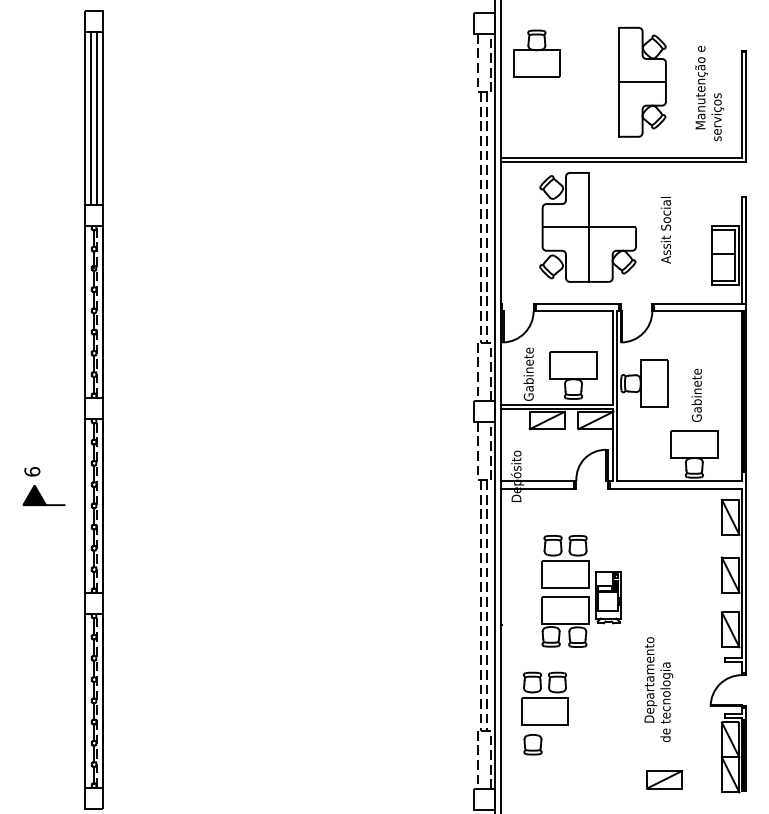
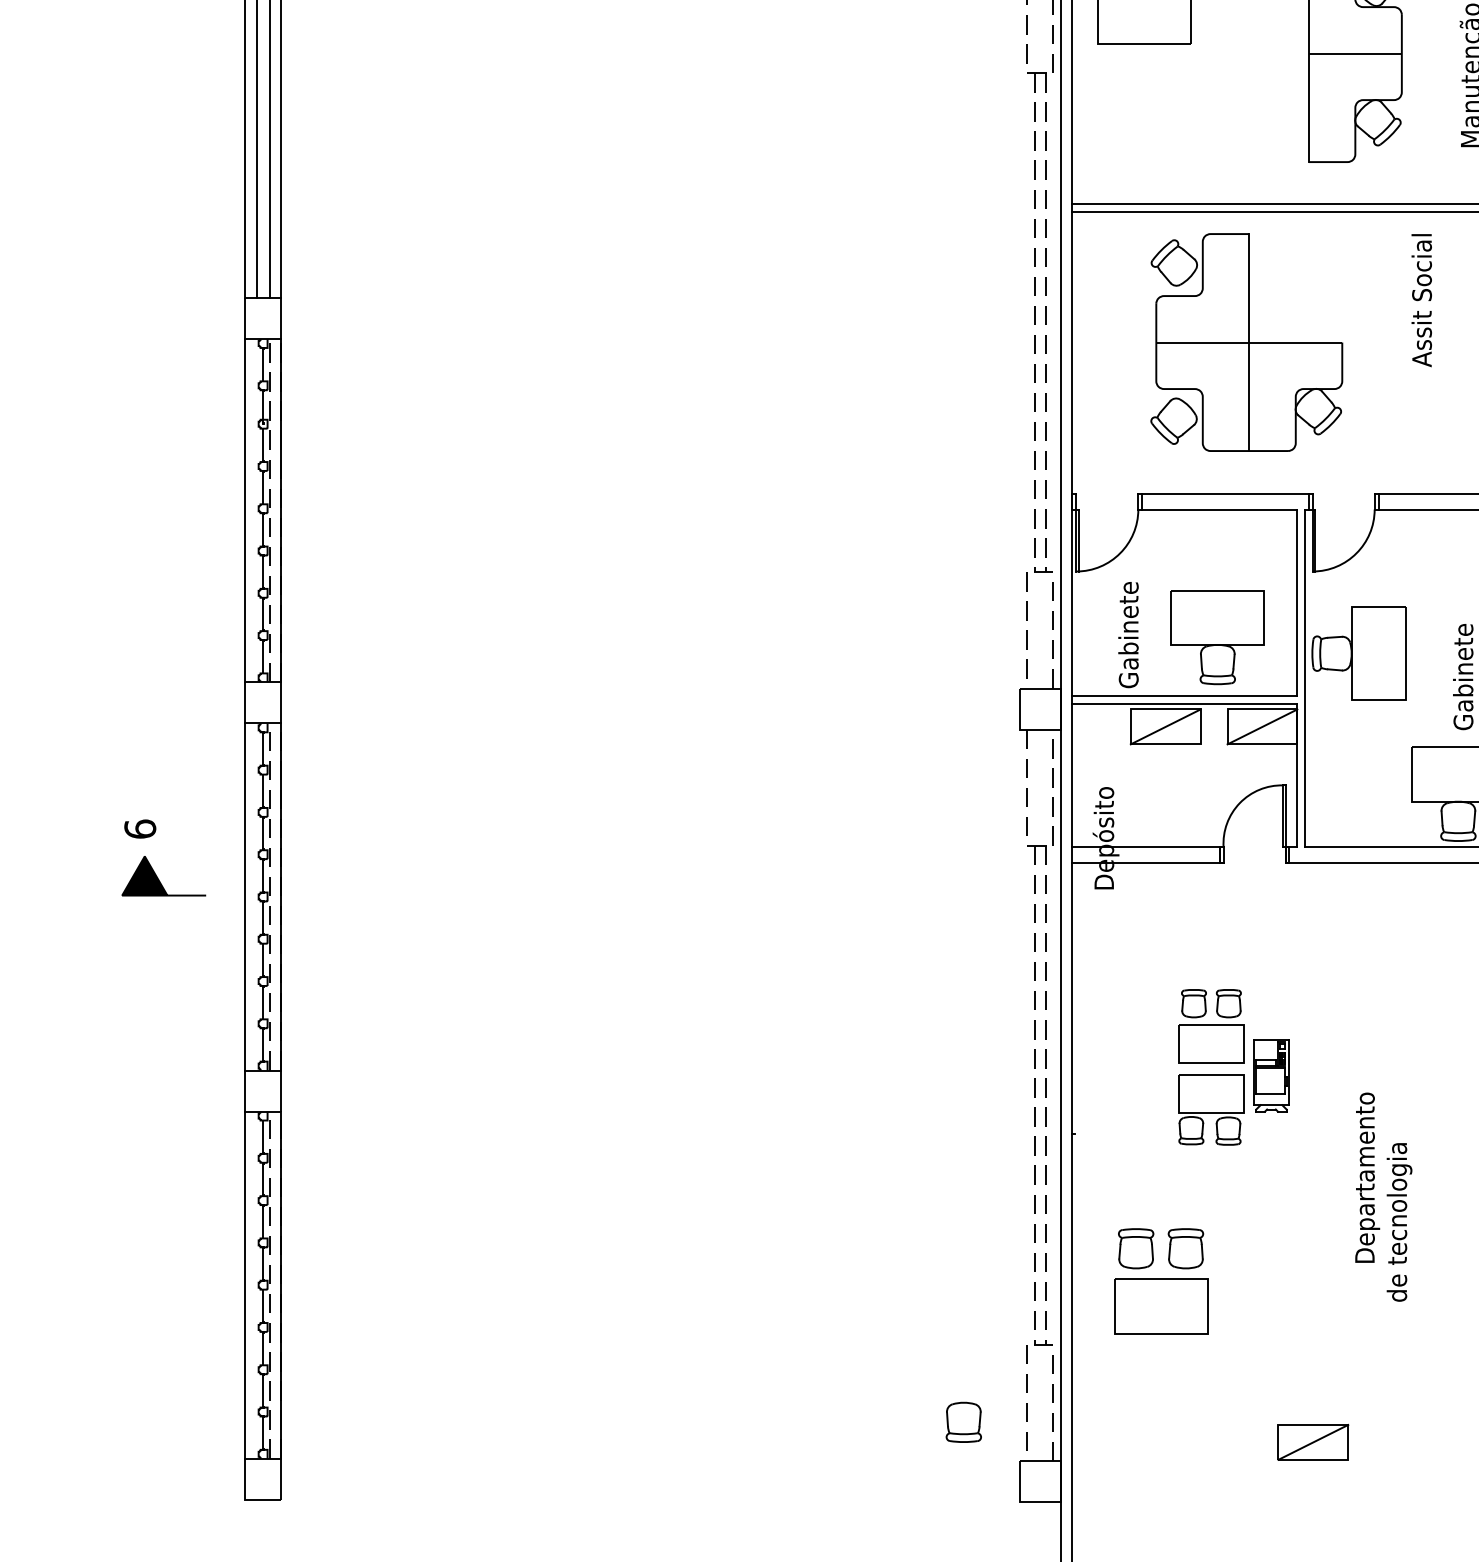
text: (665, 230) -> (1420, 300), moved
part: (581, 591) -> (1233, 1067), size x0.7
text: (658, 689) -> (1383, 1196), moved
part: (532, 744) -> (962, 1421), moved
part: (664, 779) -> (1313, 1441), moved

